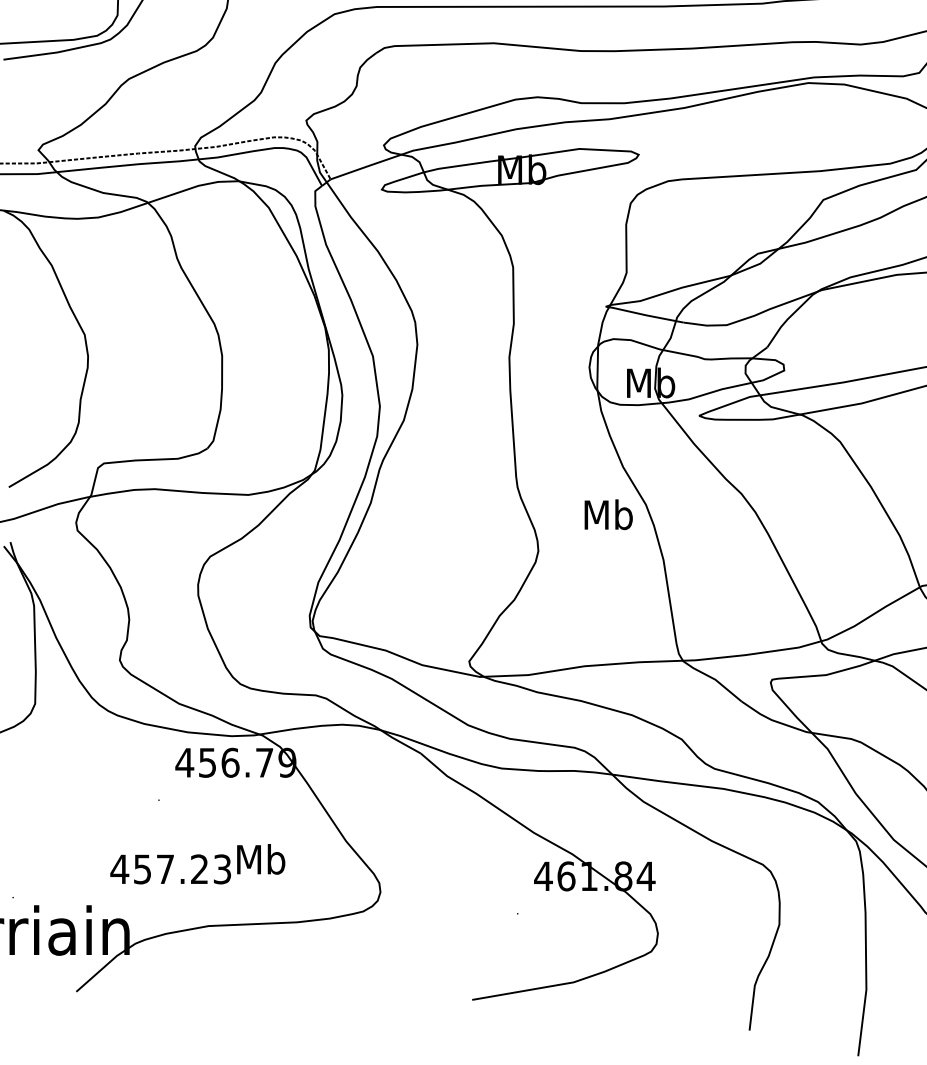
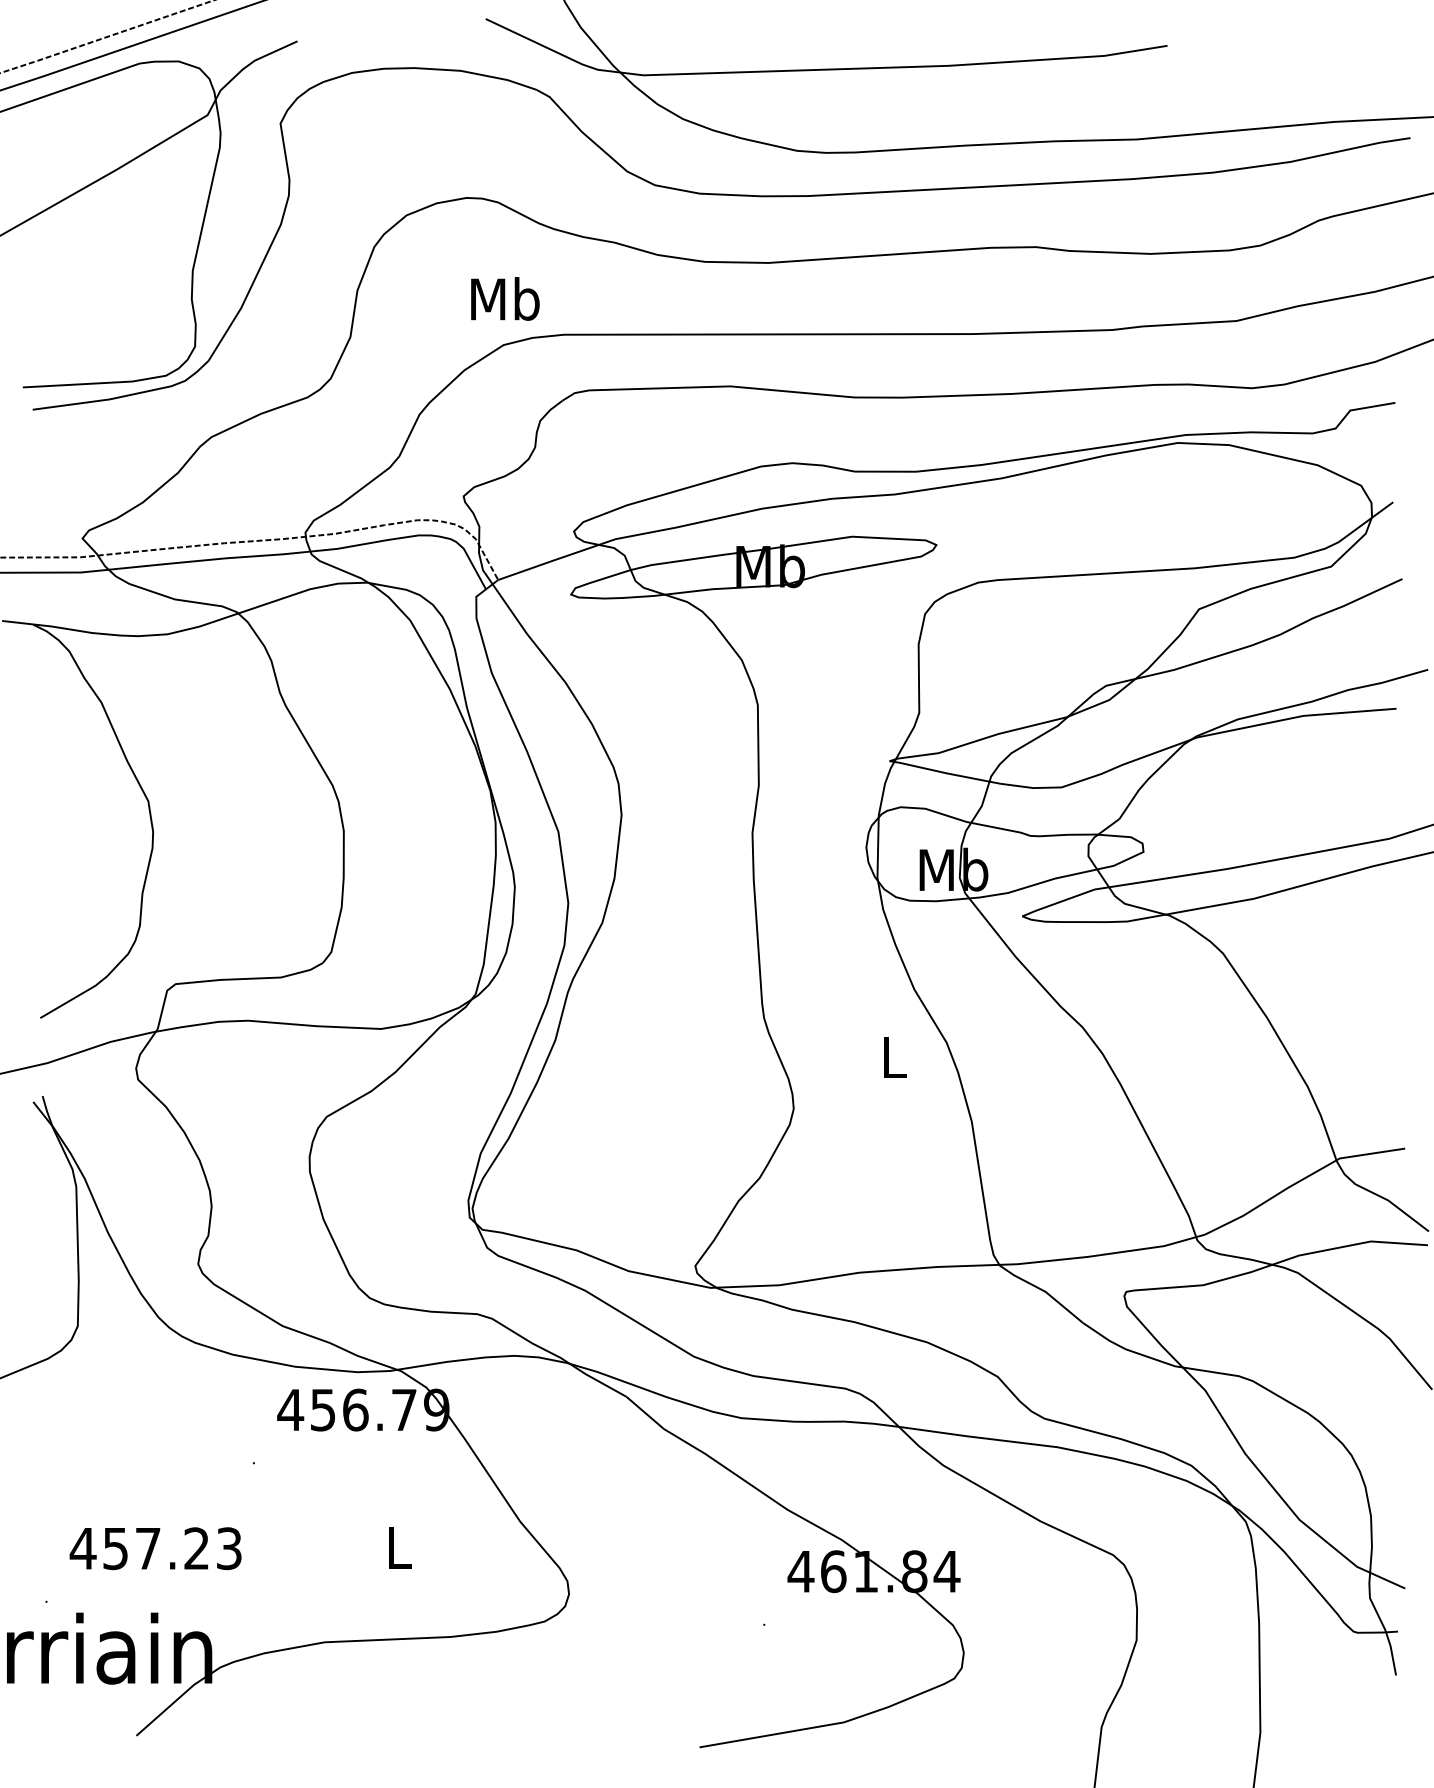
text: (608, 514) -> (893, 1056), Mb -> L
text: (261, 859) -> (399, 1547), Mb -> L
text: (170, 869) -> (155, 1548), moved

